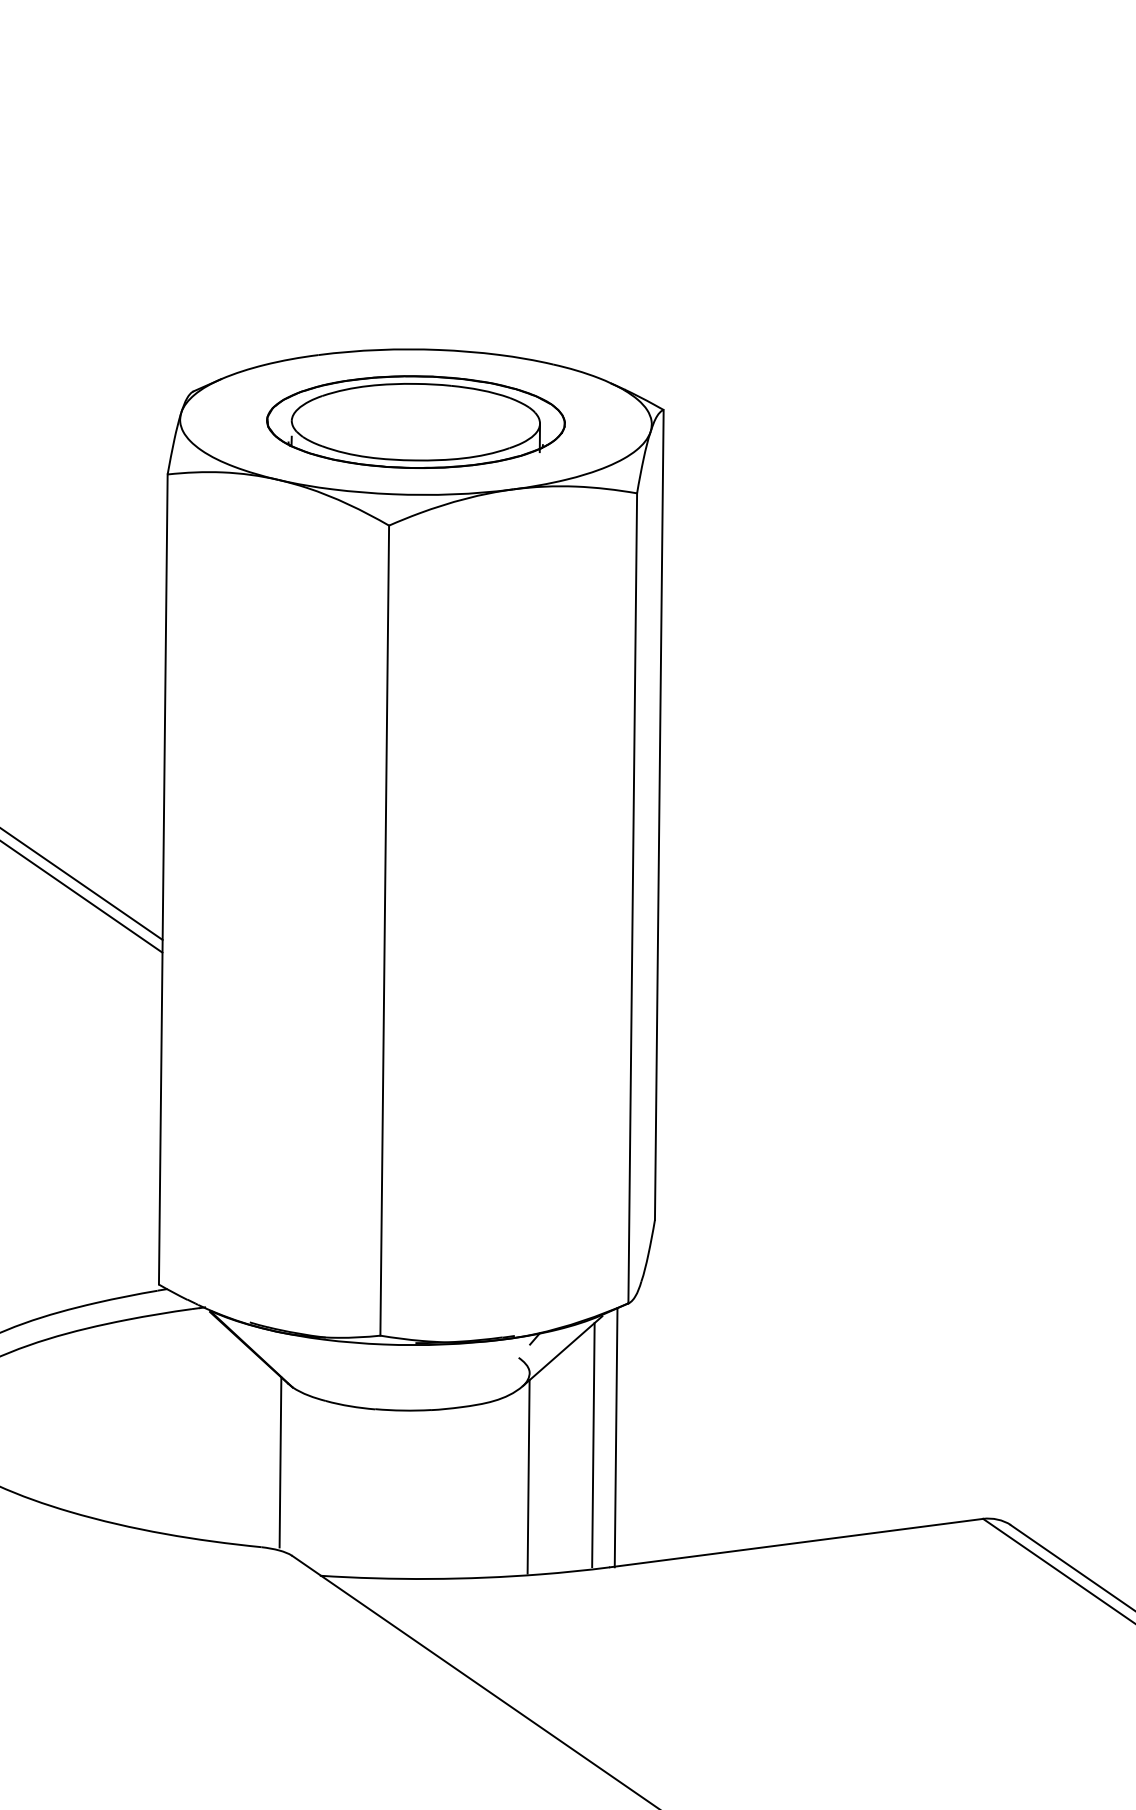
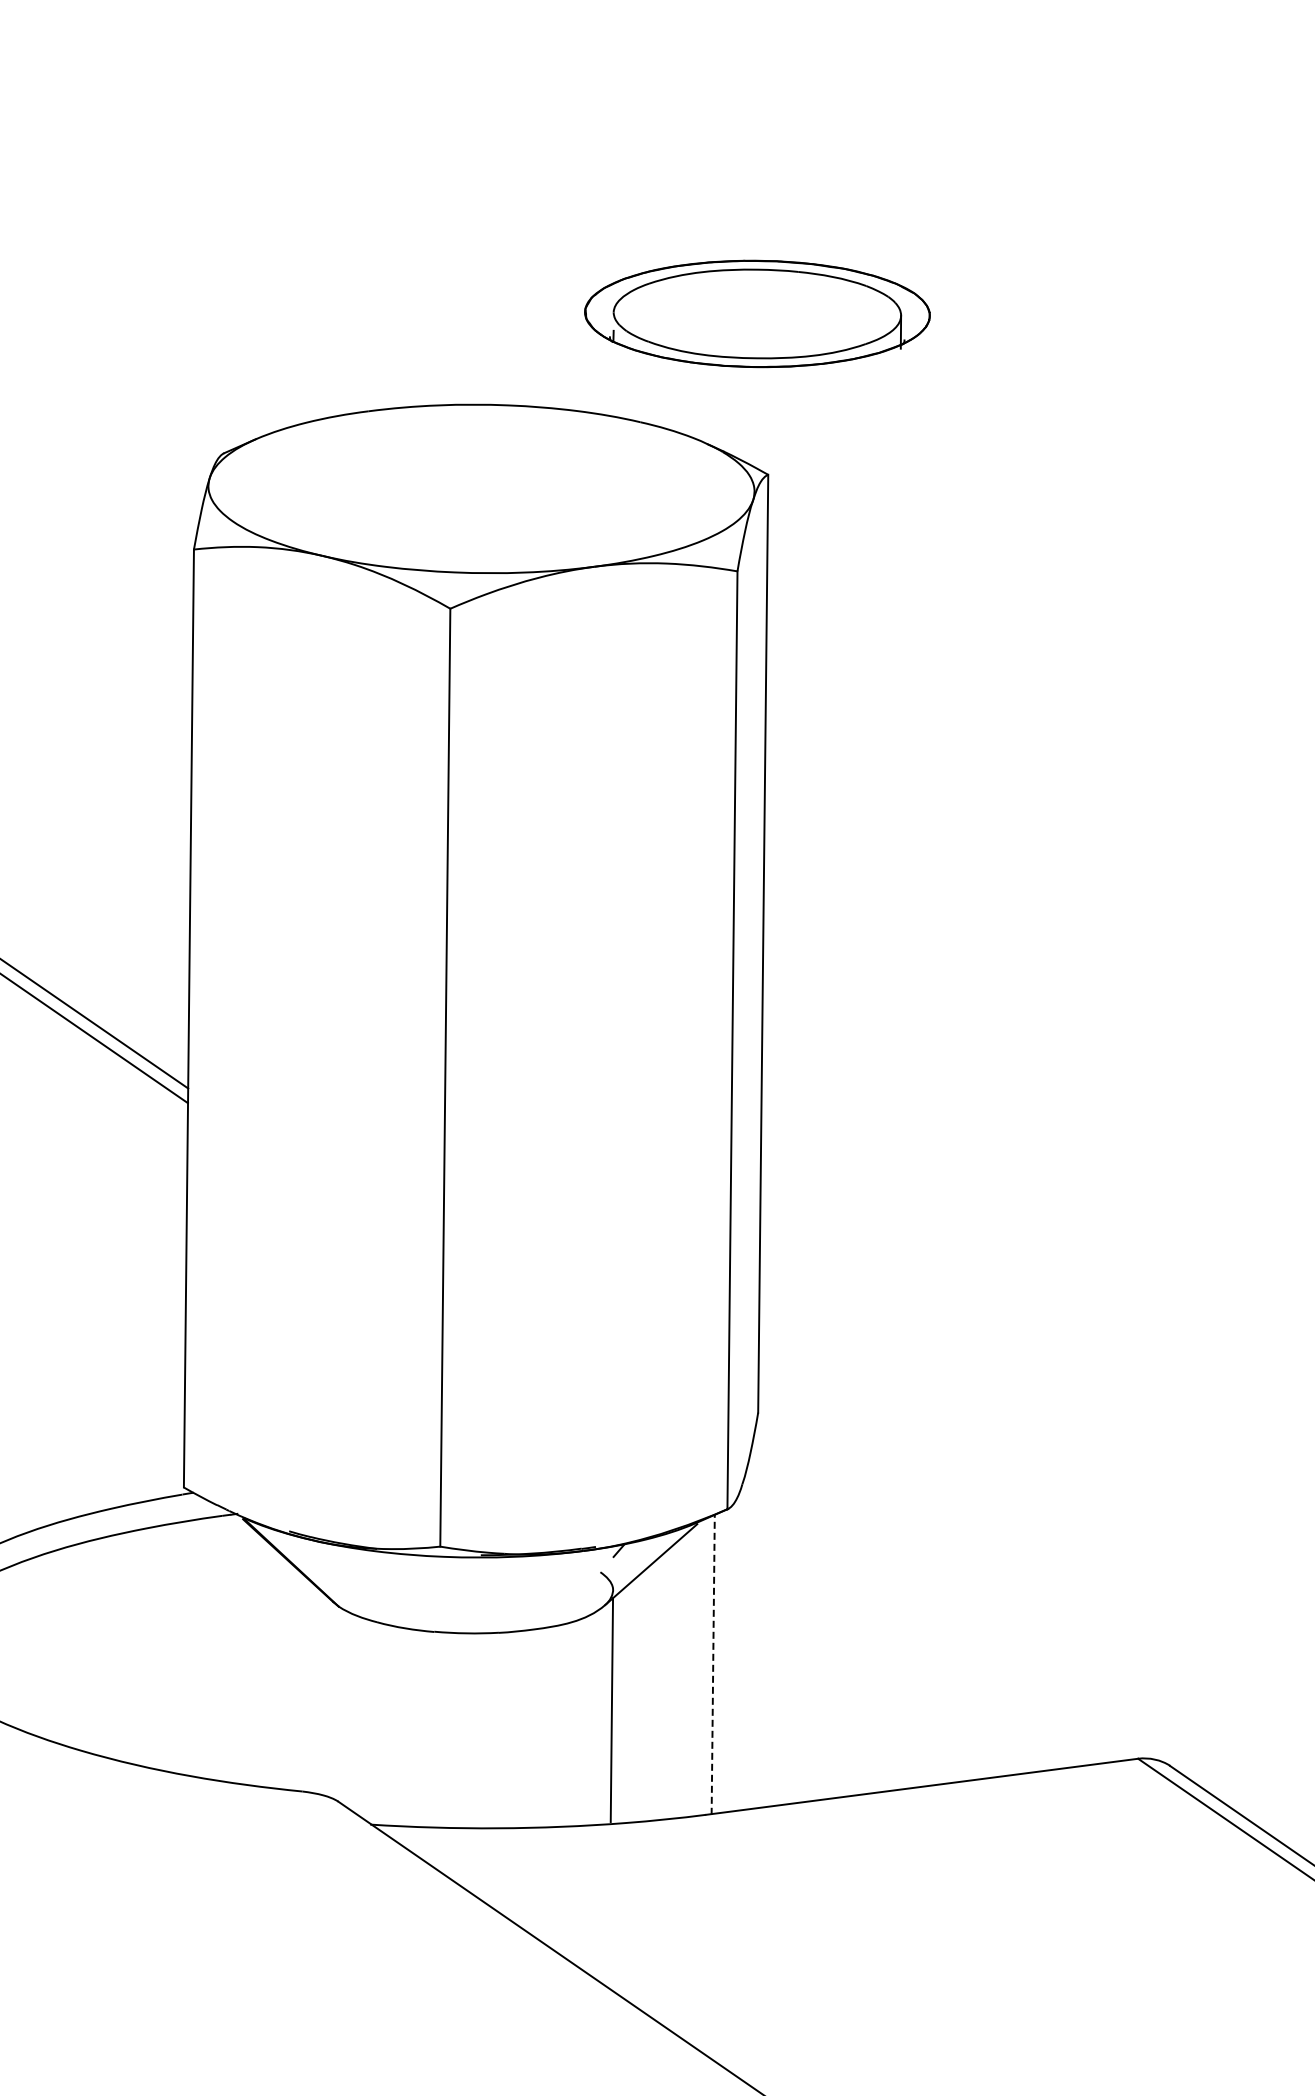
part: (415, 421) -> (757, 313), moved
line: (616, 1437) -> (713, 1664), solid -> dashed
line: (593, 1444) -> (686, 1672), removed
line: (280, 1462) -> (324, 1693), removed

